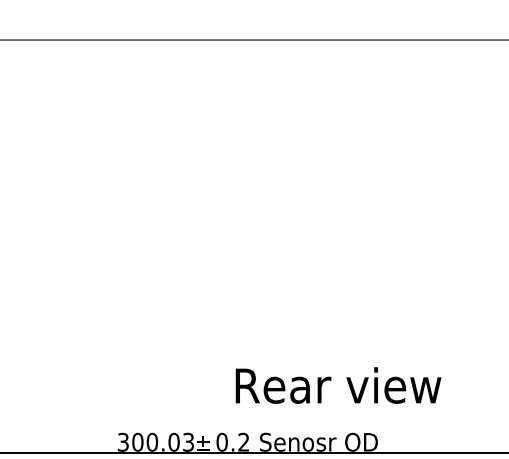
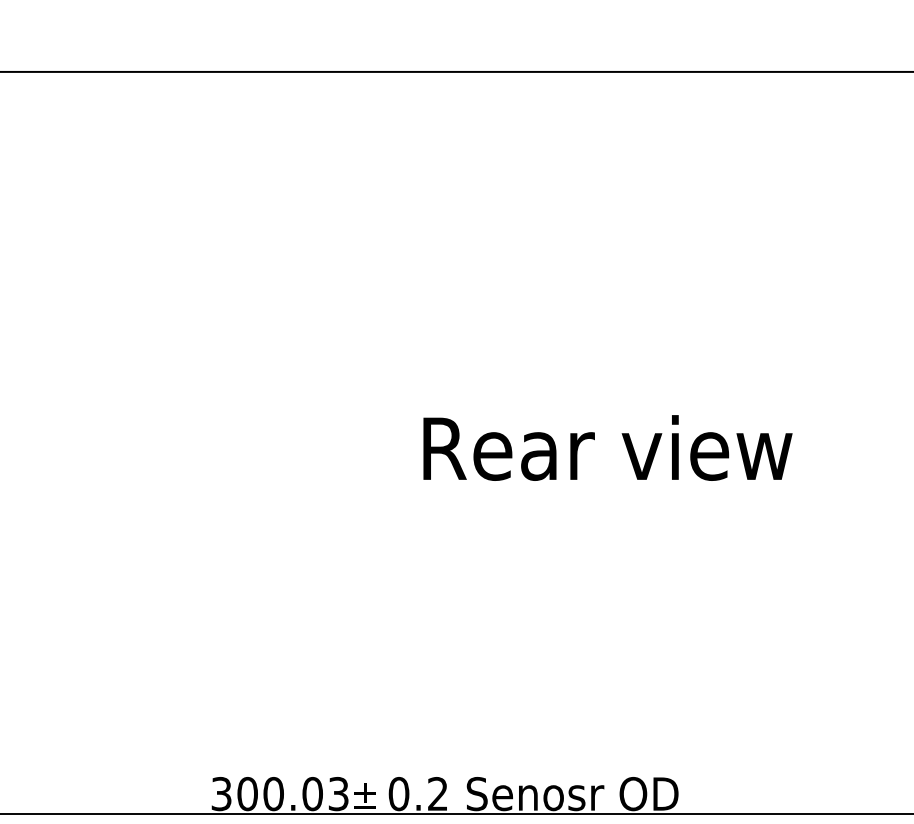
text: (338, 385) -> (607, 447), moved

